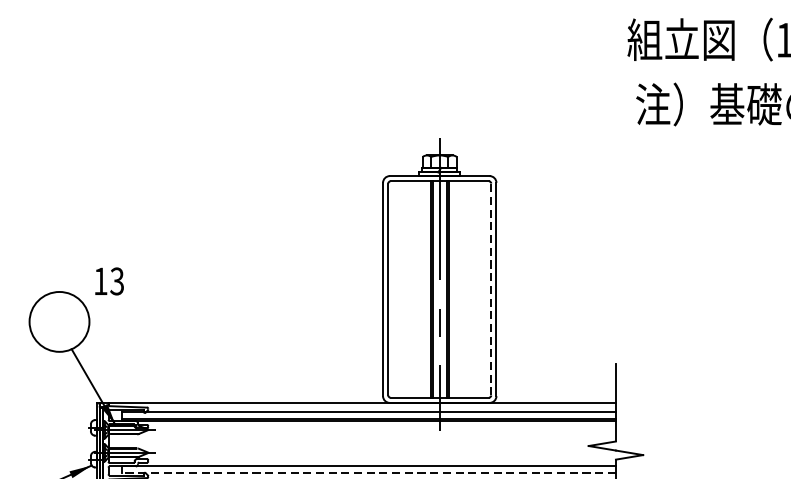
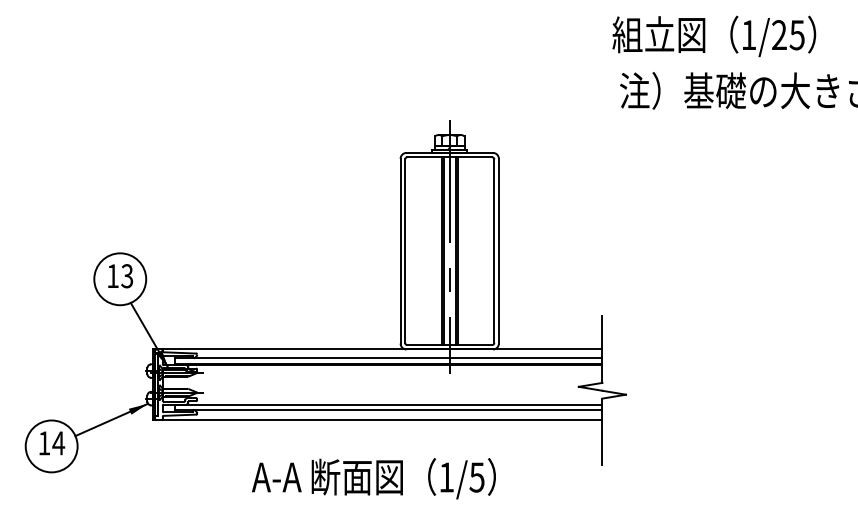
text: (109, 281) -> (120, 276), moved
line: (491, 289) -> (494, 251), dashed -> solid
line: (369, 473) -> (388, 410), dashed -> solid

